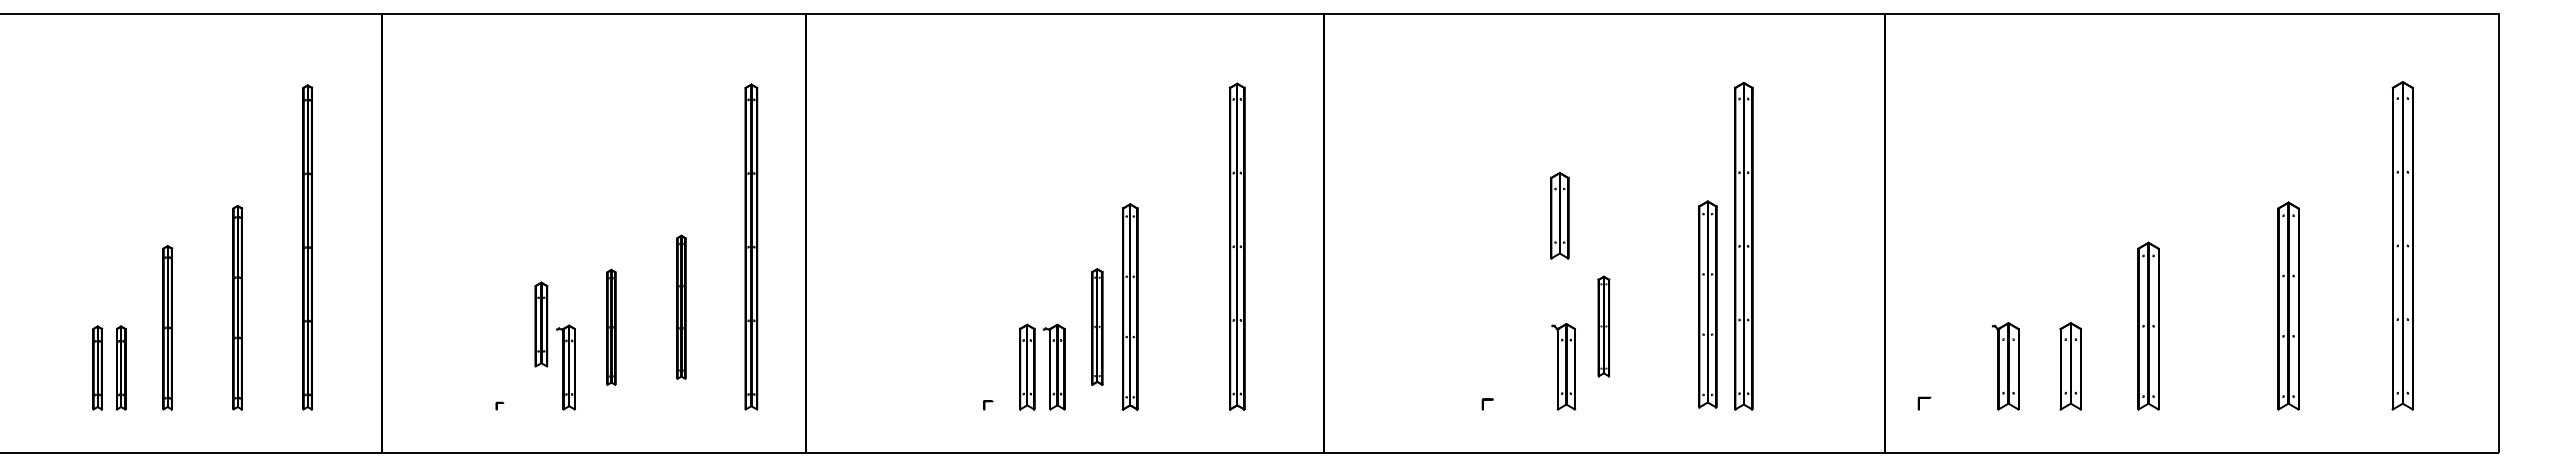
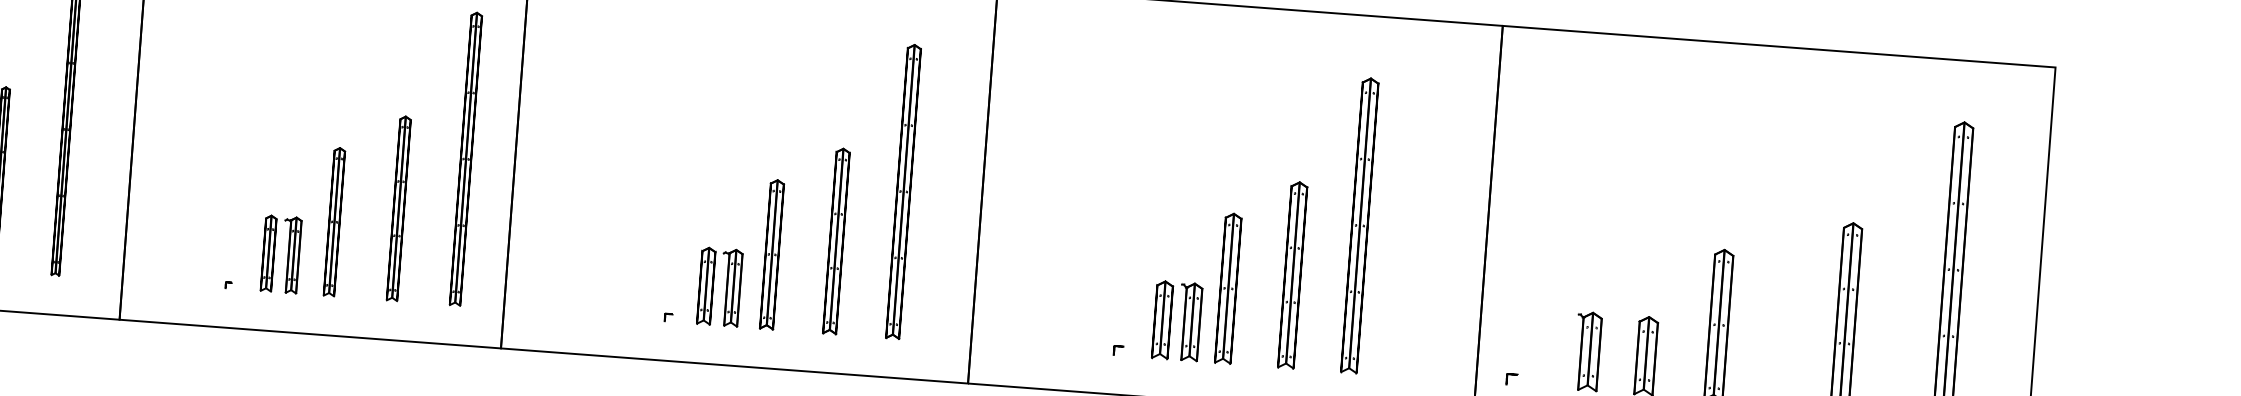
part: (1559, 215) -> (1162, 319), moved
part: (1707, 304) -> (1292, 275), moved
part: (1130, 306) -> (836, 240), moved
part: (681, 307) -> (398, 208), size x1.43
part: (541, 324) -> (268, 253), moved
part: (1097, 326) -> (772, 254), size x1.43
part: (1603, 326) -> (1228, 288), size x1.67
part: (611, 327) -> (334, 222), size x1.43

